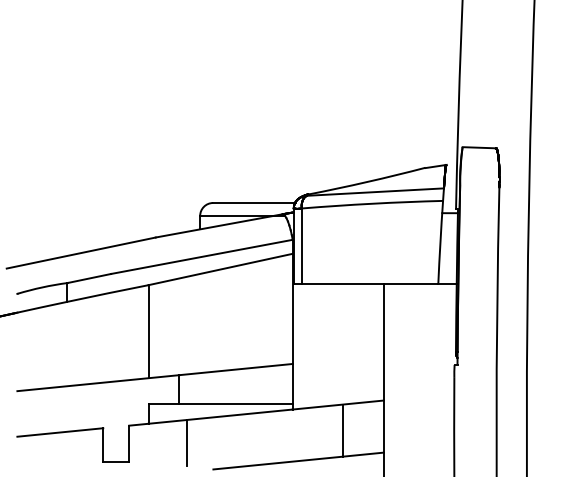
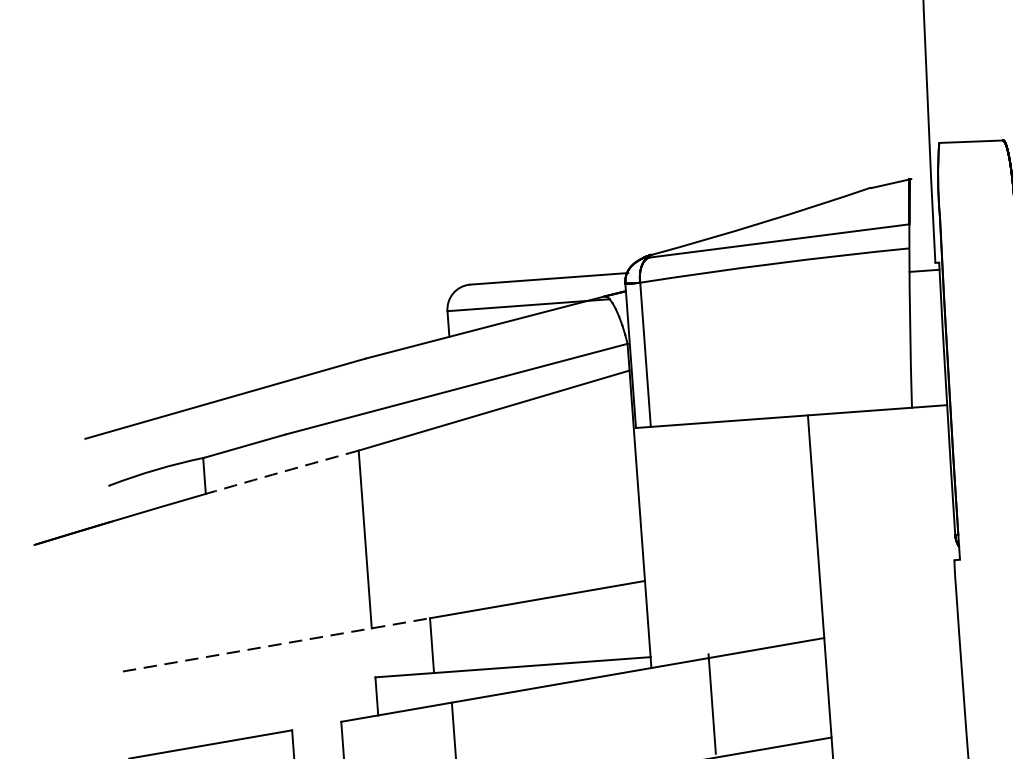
arc: (107, 293) -> (281, 472), solid -> dashed
line: (98, 383) -> (276, 645), solid -> dashed
line: (342, 430) -> (711, 703), moved

